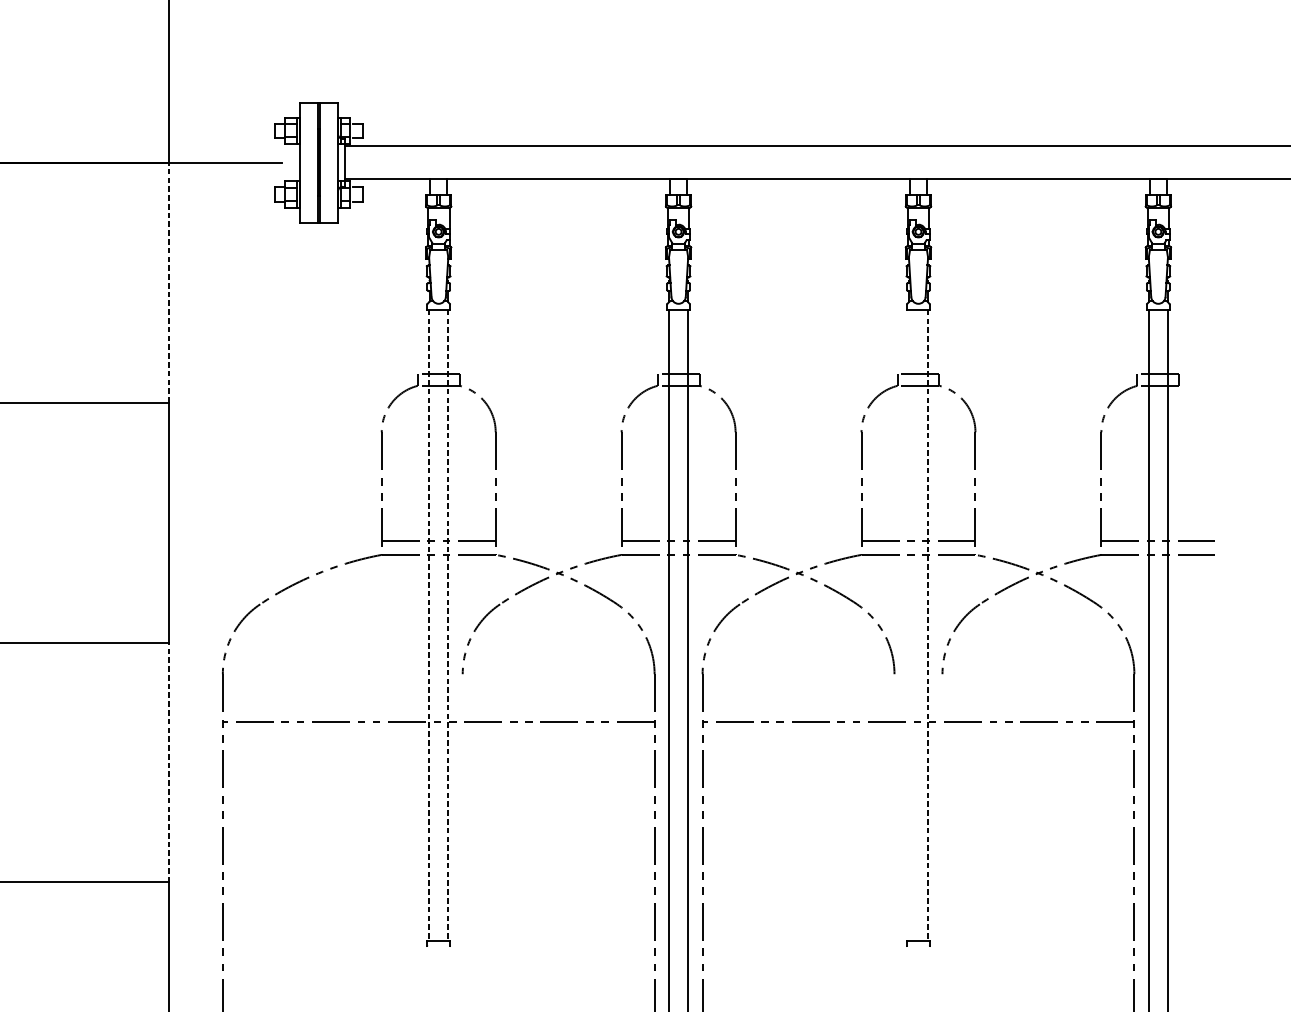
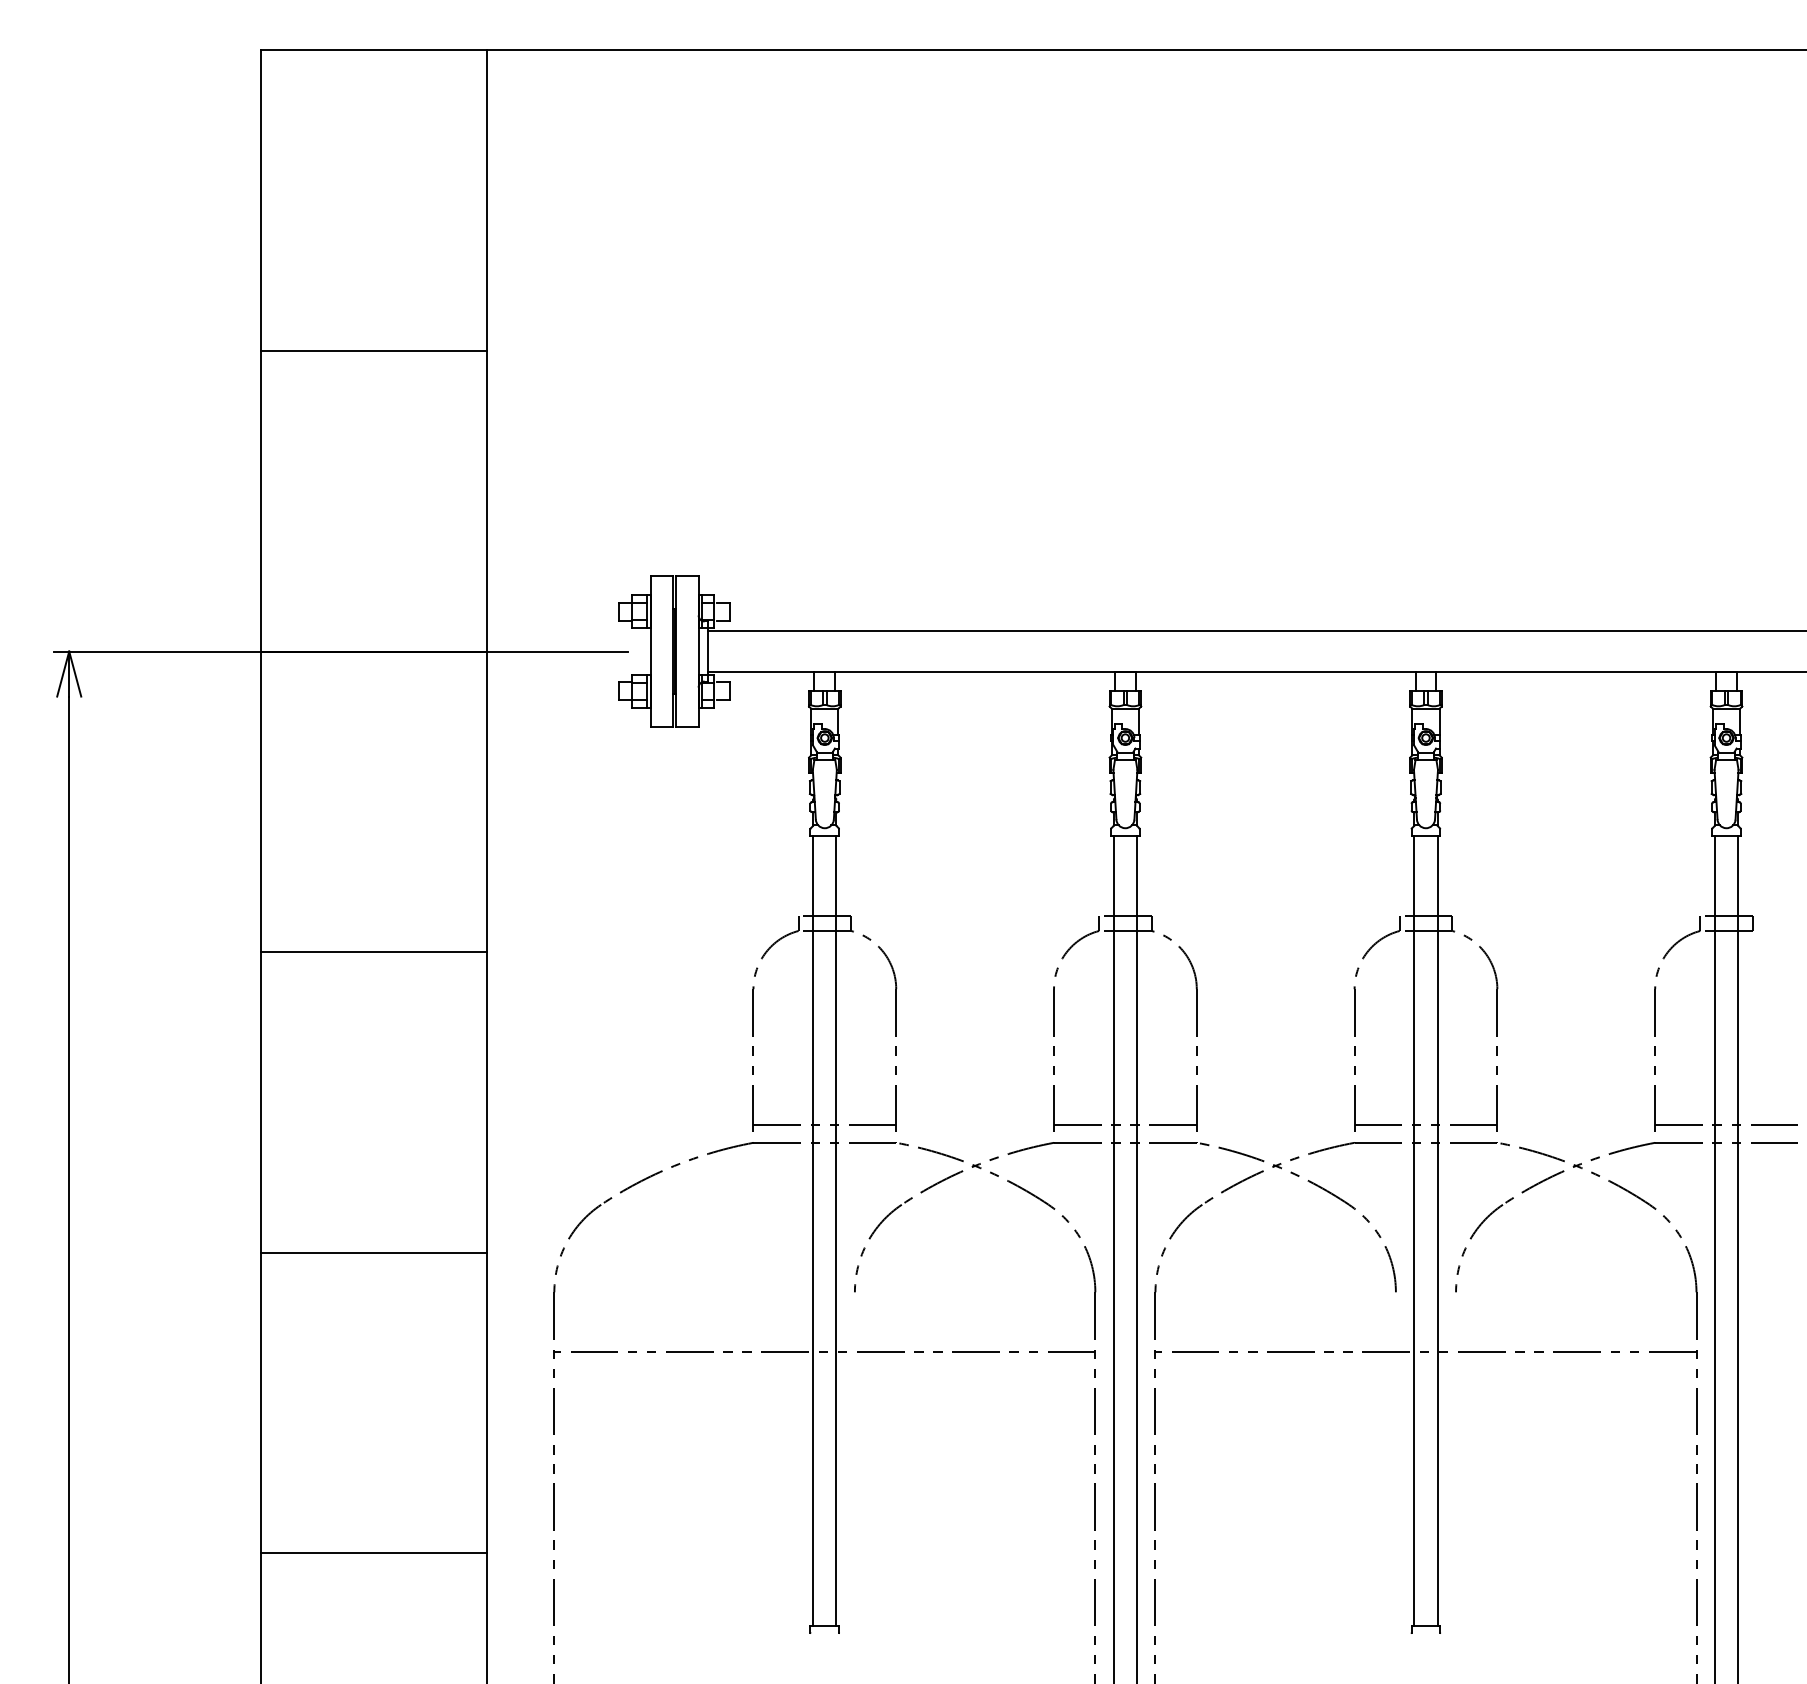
line: (168, 282) -> (486, 801), dashed -> solid
line: (909, 624) -> (1414, 1230), added
line: (429, 625) -> (813, 1231), dashed -> solid
line: (448, 625) -> (836, 1231), dashed -> solid
line: (927, 625) -> (1437, 1231), dashed -> solid
line: (168, 762) -> (486, 1402), dashed -> solid

